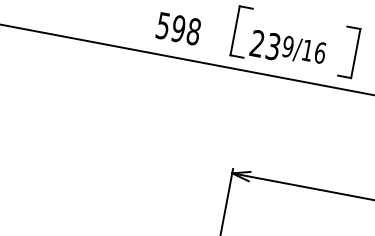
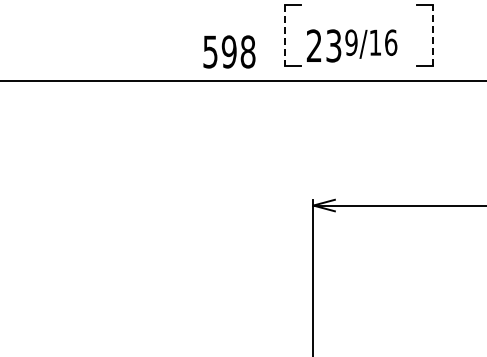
text: (178, 28) -> (229, 51), moved
line: (234, 31) -> (284, 36), solid -> dashed
line: (355, 53) -> (433, 35), solid -> dashed

